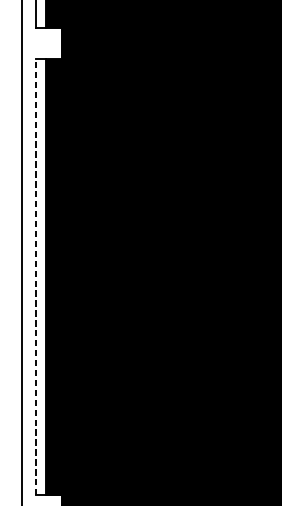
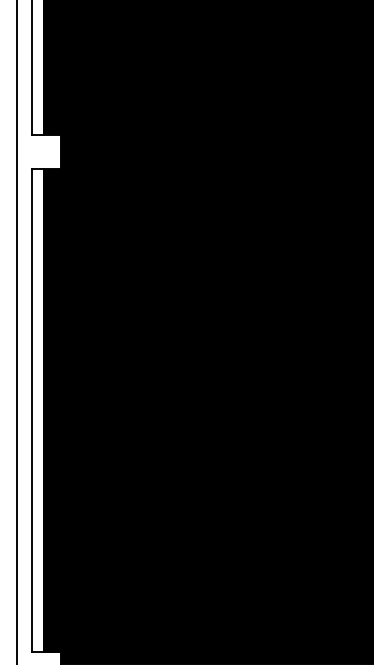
line: (35, 277) -> (32, 410), dashed -> solid

